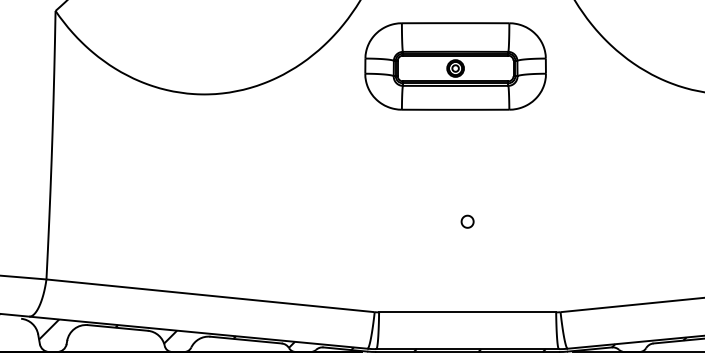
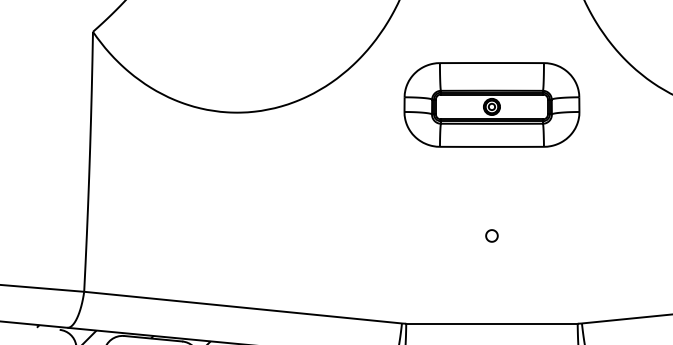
part: (455, 66) -> (491, 104), moved

